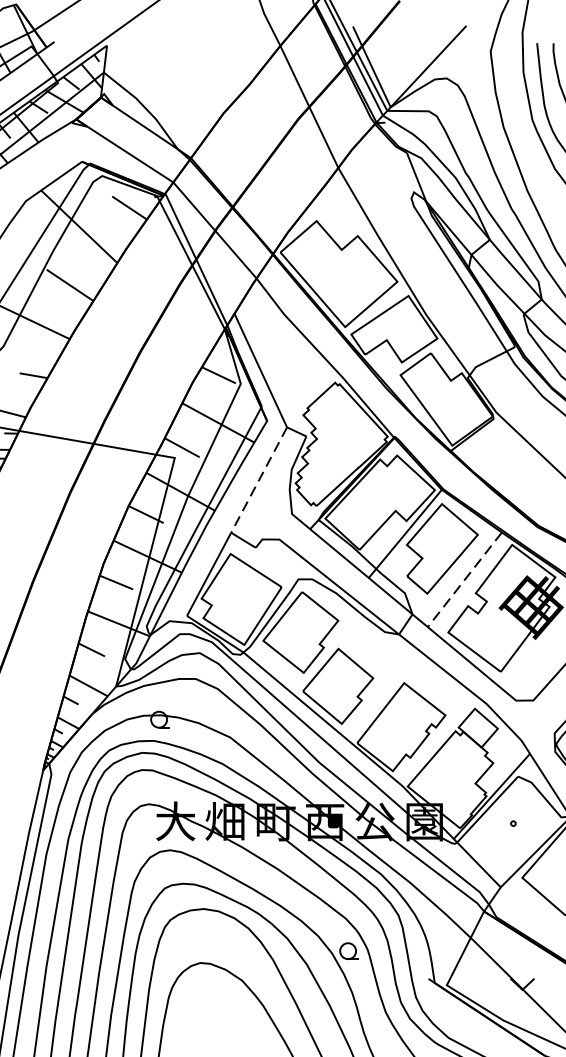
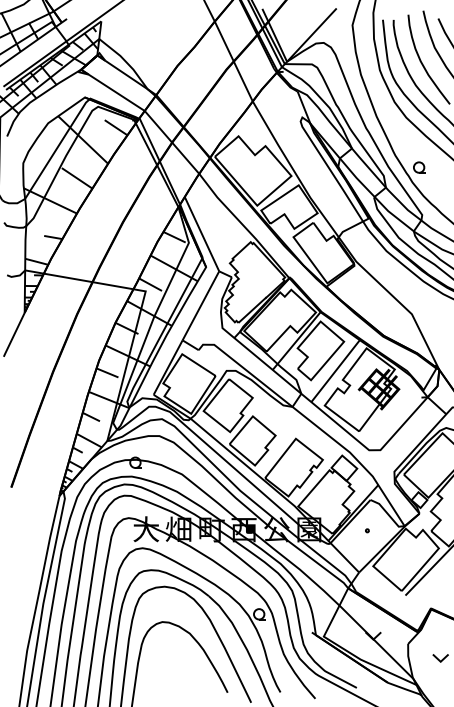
line: (258, 481) -> (200, 306), dashed -> solid
line: (464, 580) -> (335, 371), dashed -> solid

